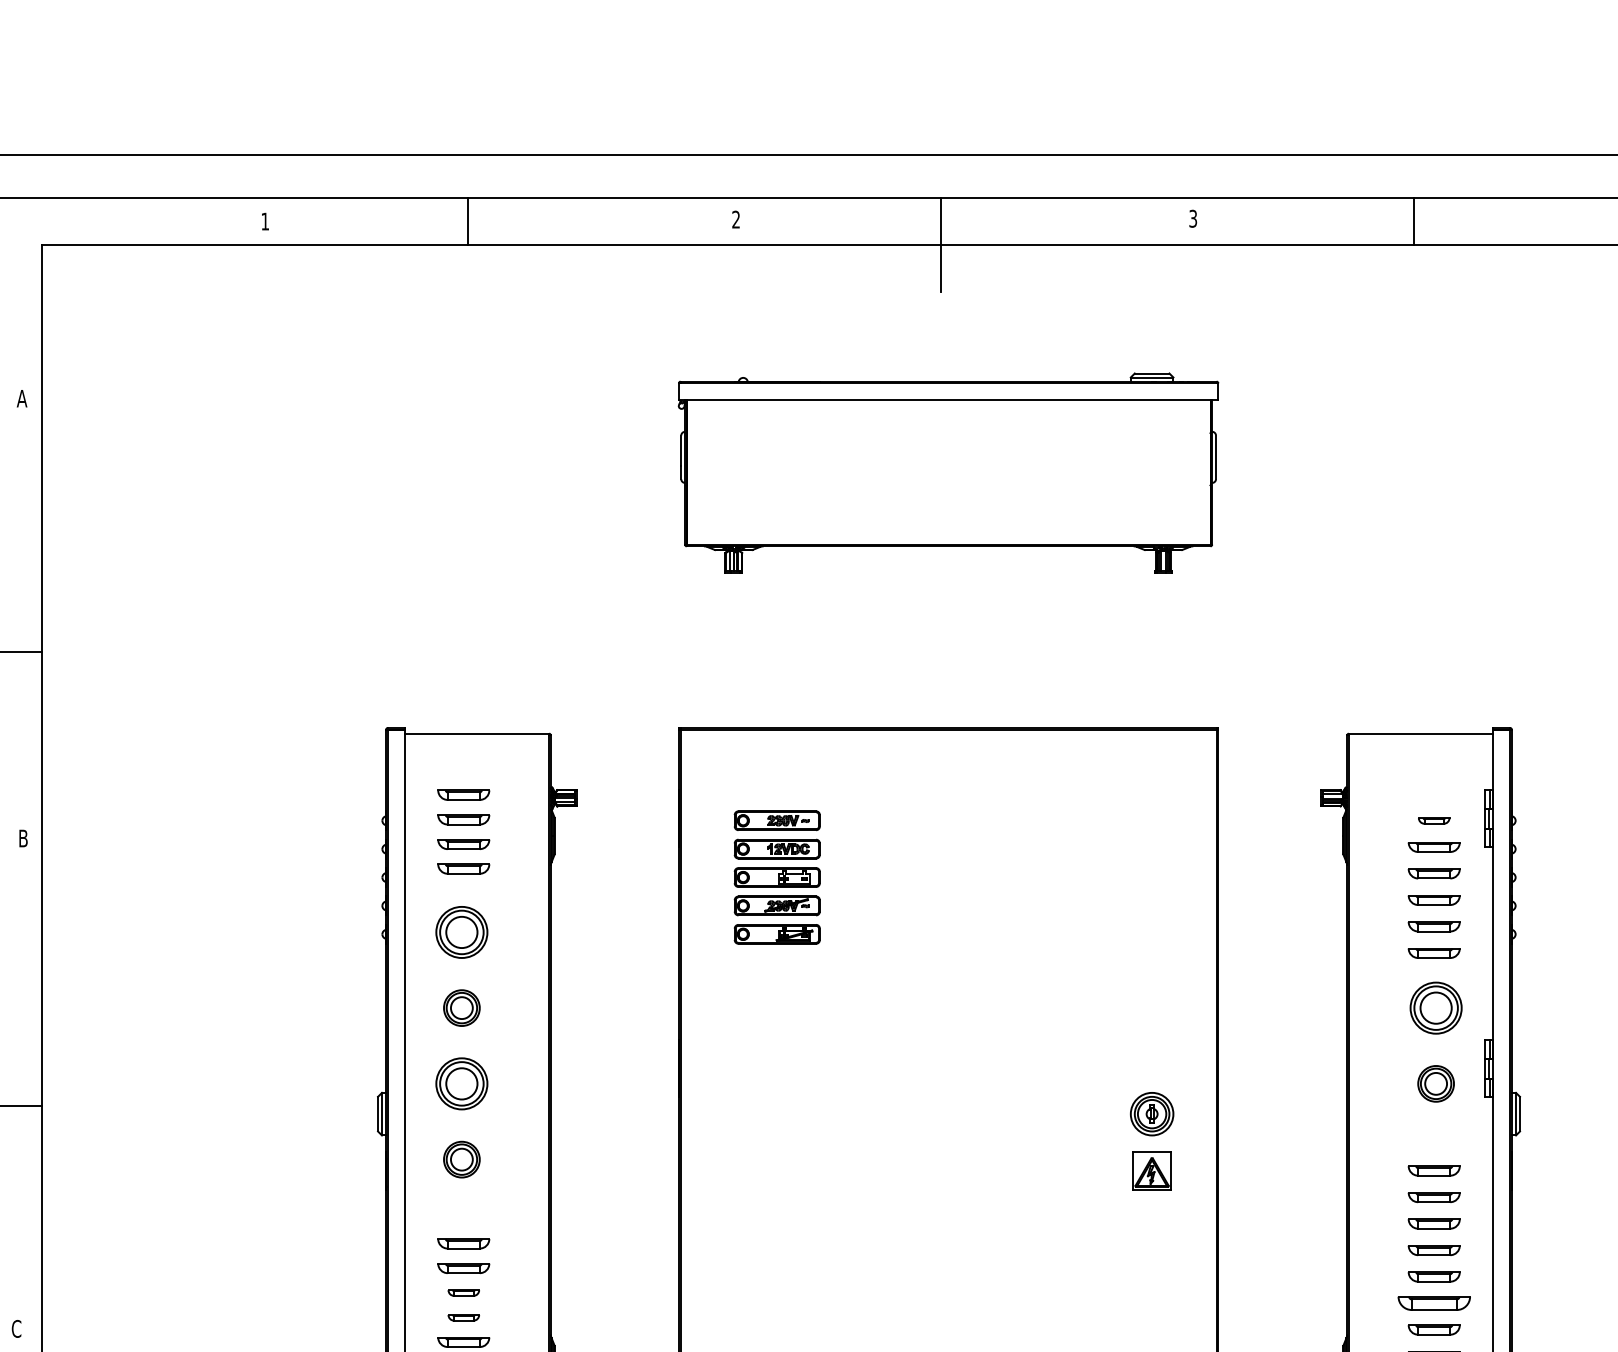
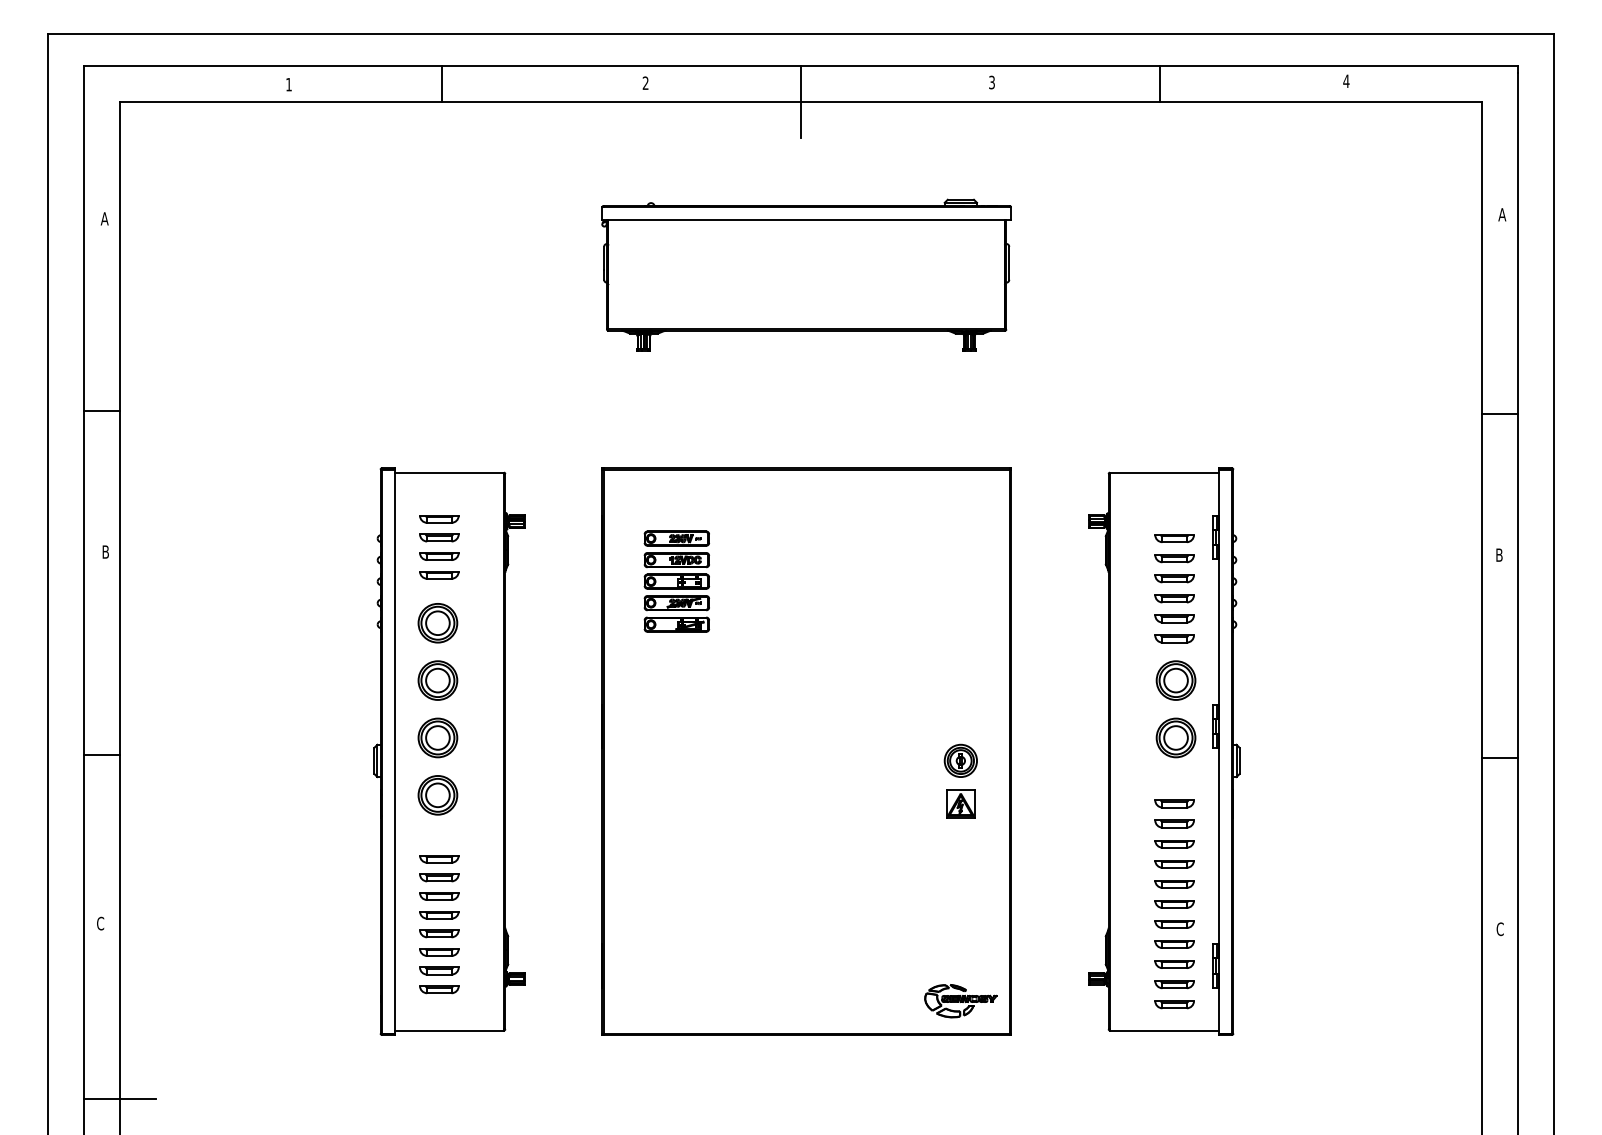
part: (1434, 820) -> (1174, 538), size x1.67
part: (461, 1008) -> (437, 680), size x1.43
part: (1435, 1083) -> (1175, 737), size x1.43
part: (461, 1159) -> (437, 795), size x1.43
part: (463, 1293) -> (439, 896), size x1.67
part: (1434, 1303) -> (1174, 904), size x0.71
part: (463, 1318) -> (439, 915), size x1.67

